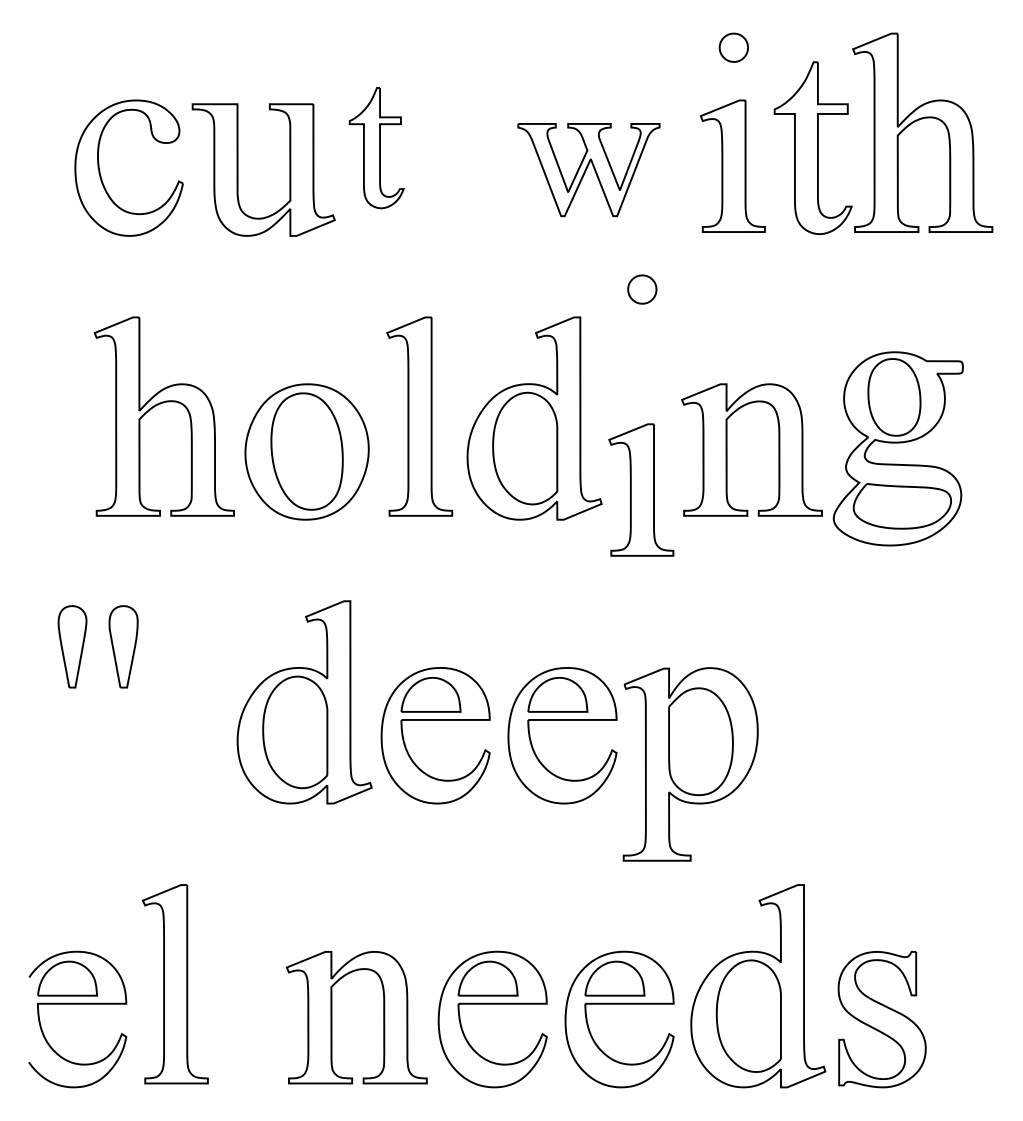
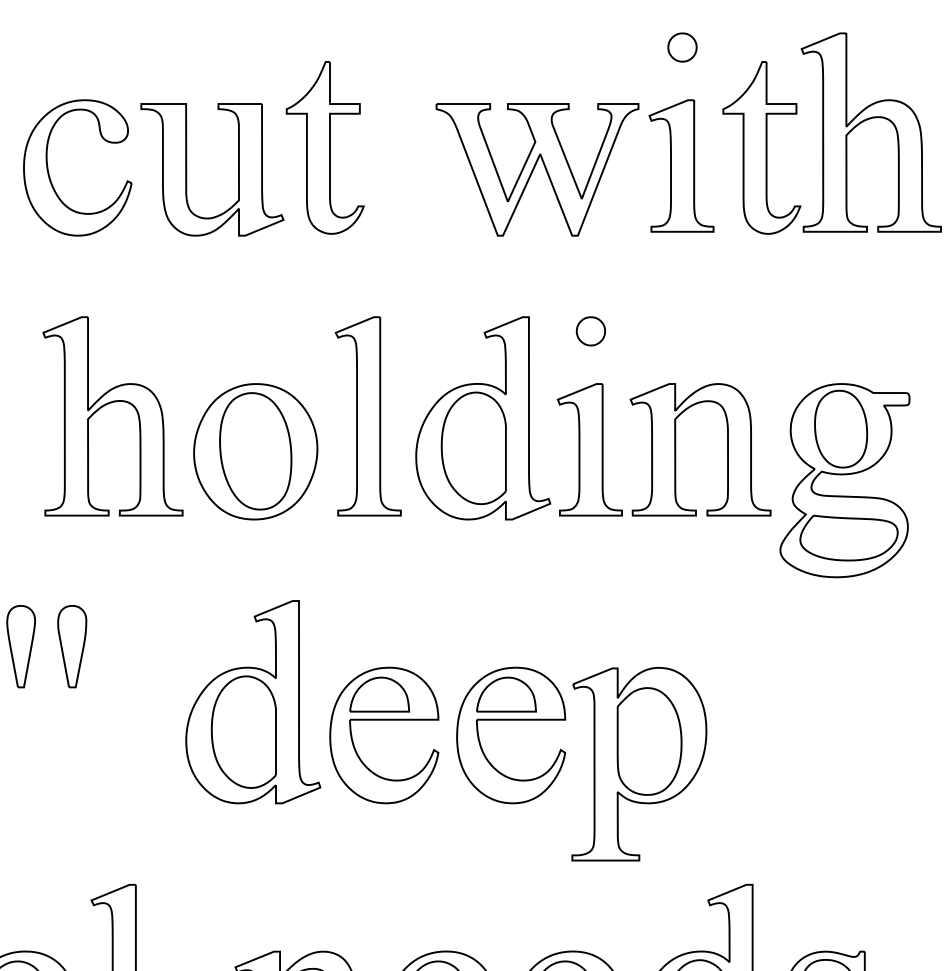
part: (376, 147) -> (325, 147), size x1.43
part: (588, 169) -> (537, 169), size x1.43
part: (642, 289) -> (591, 331), moved
part: (897, 448) -> (844, 480), moved
part: (641, 489) -> (590, 449), moved

